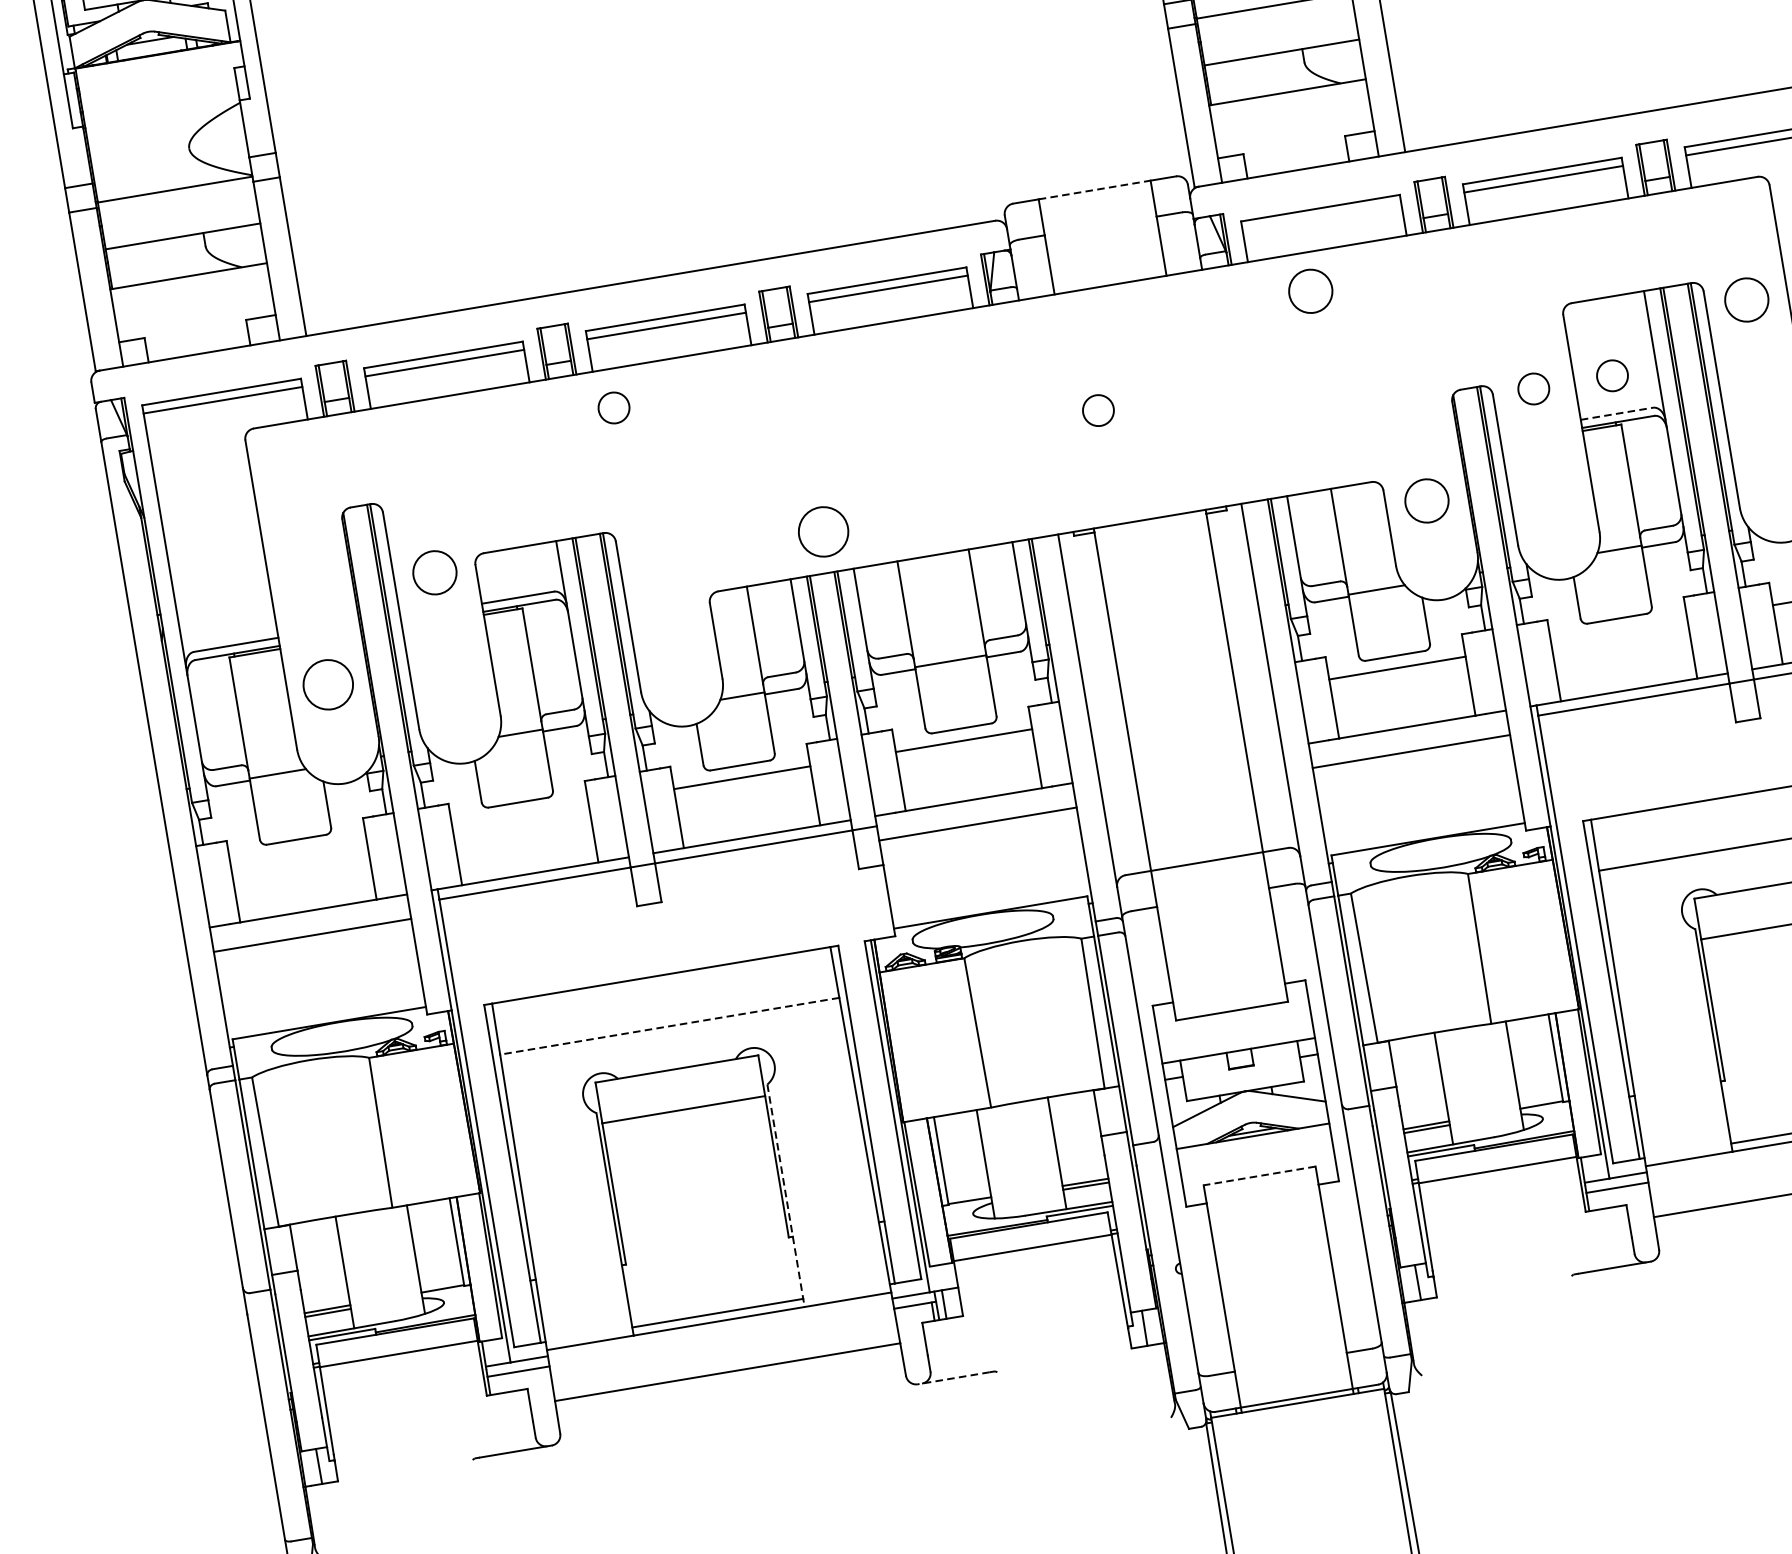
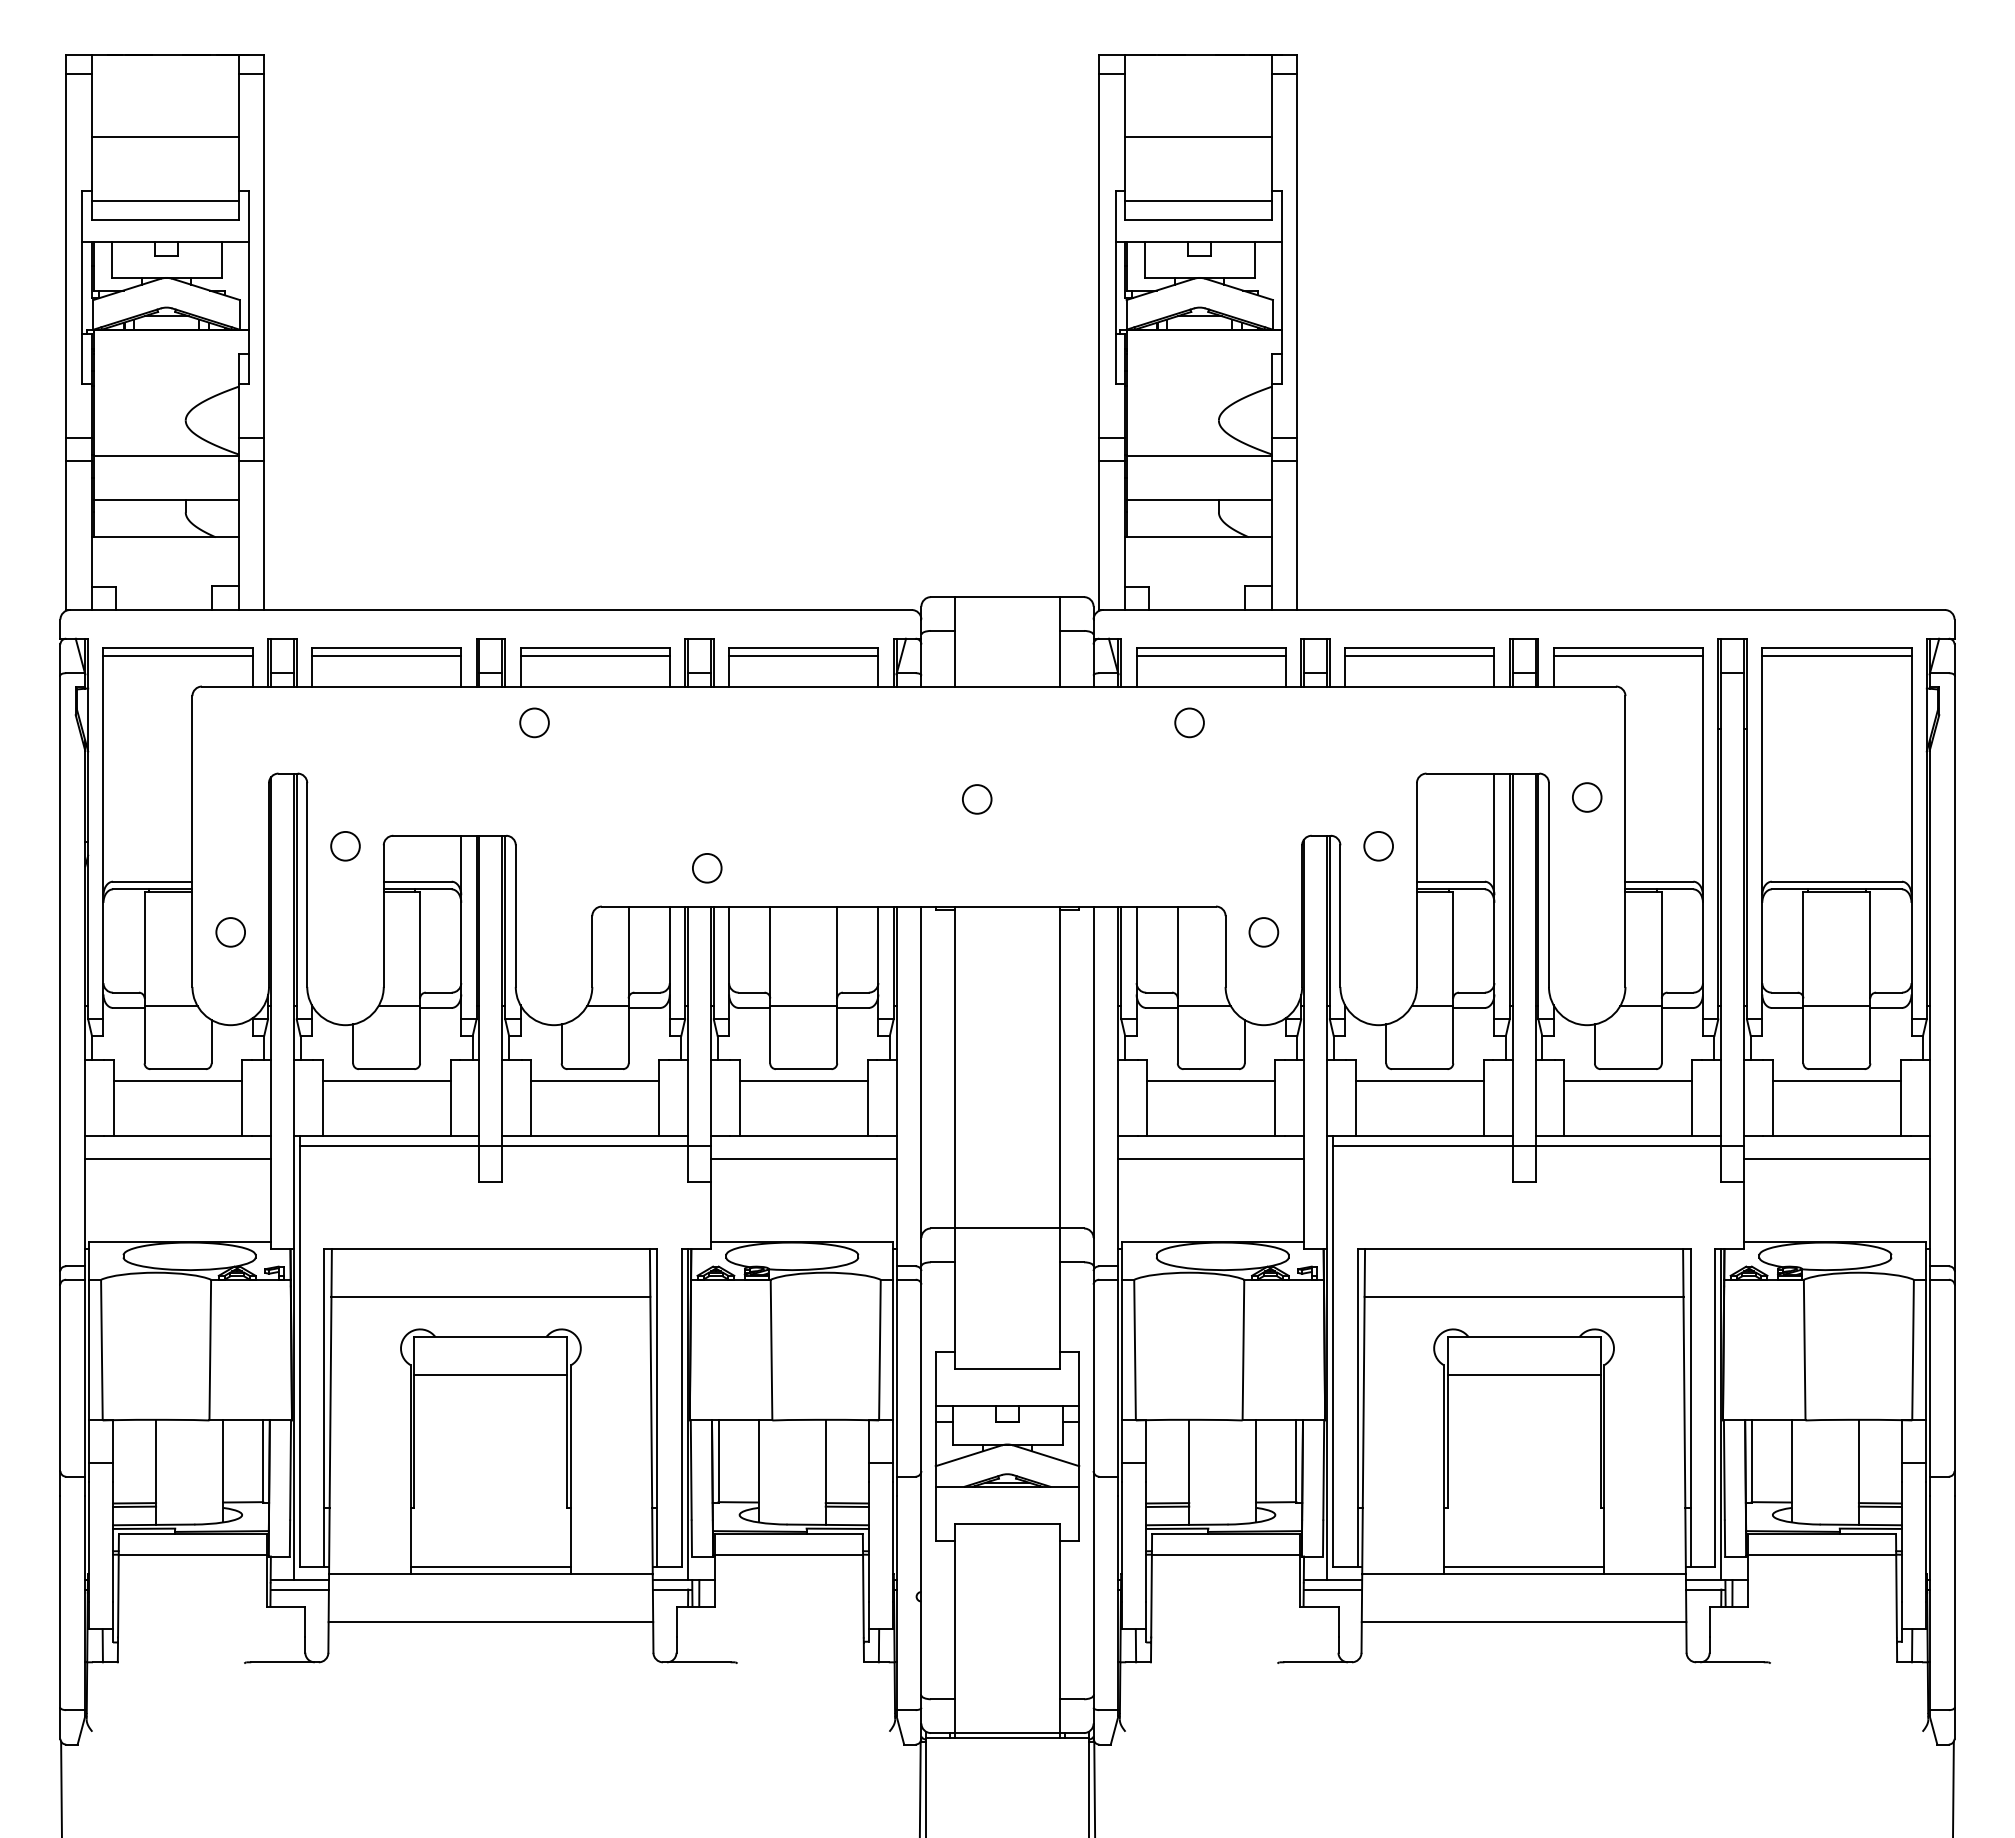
line: (1094, 190) -> (1007, 597), dashed -> solid
line: (1320, 215) -> (1210, 655), added
circle: (1310, 290) -> (1189, 722), size x0.71
circle: (1747, 299) -> (1587, 797), size x0.71
circle: (1612, 376) -> (1452, 846), removed
line: (1616, 413) -> (1450, 881), dashed -> solid
circle: (1426, 501) -> (1263, 932), size x0.71
circle: (822, 531) -> (706, 867), size x0.62
circle: (434, 573) -> (345, 846), size x0.71
line: (1618, 630) -> (1419, 1080), added
circle: (327, 685) -> (230, 932), size x0.62
line: (520, 814) -> (386, 1080), added
line: (298, 851) -> (178, 1080), added
line: (669, 1025) -> (490, 1296), dashed -> solid
line: (1259, 1176) -> (1007, 1524), dashed -> solid
line: (786, 1195) -> (571, 1469), dashed -> solid
line: (953, 1378) -> (696, 1662), dashed -> solid

